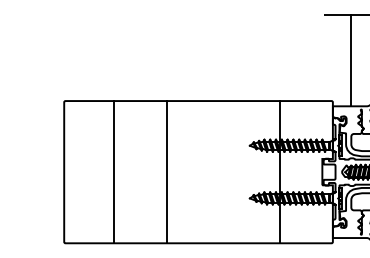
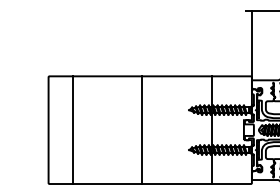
line: (350, 60) -> (251, 45), moved
line: (114, 172) -> (72, 130), moved
line: (167, 172) -> (142, 130), moved

